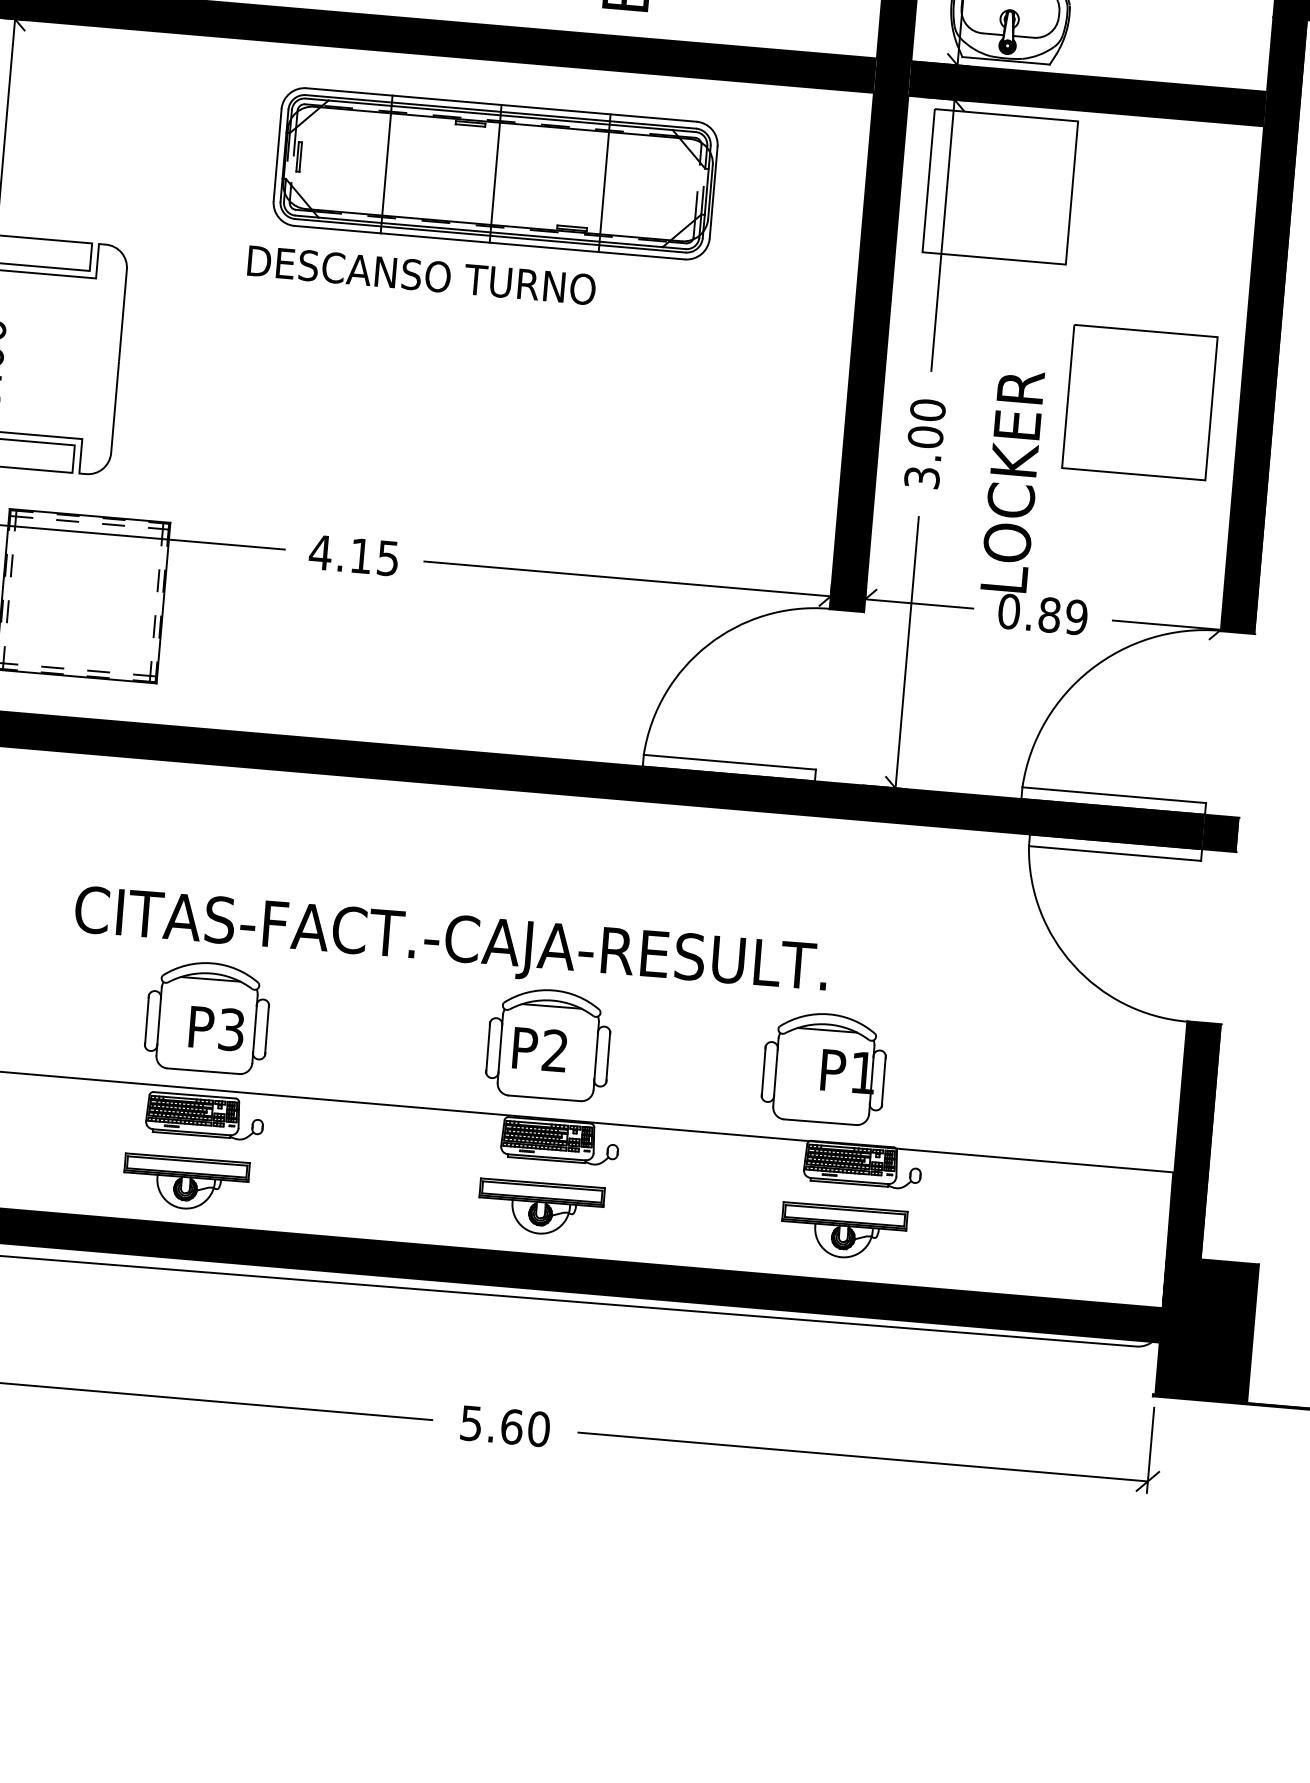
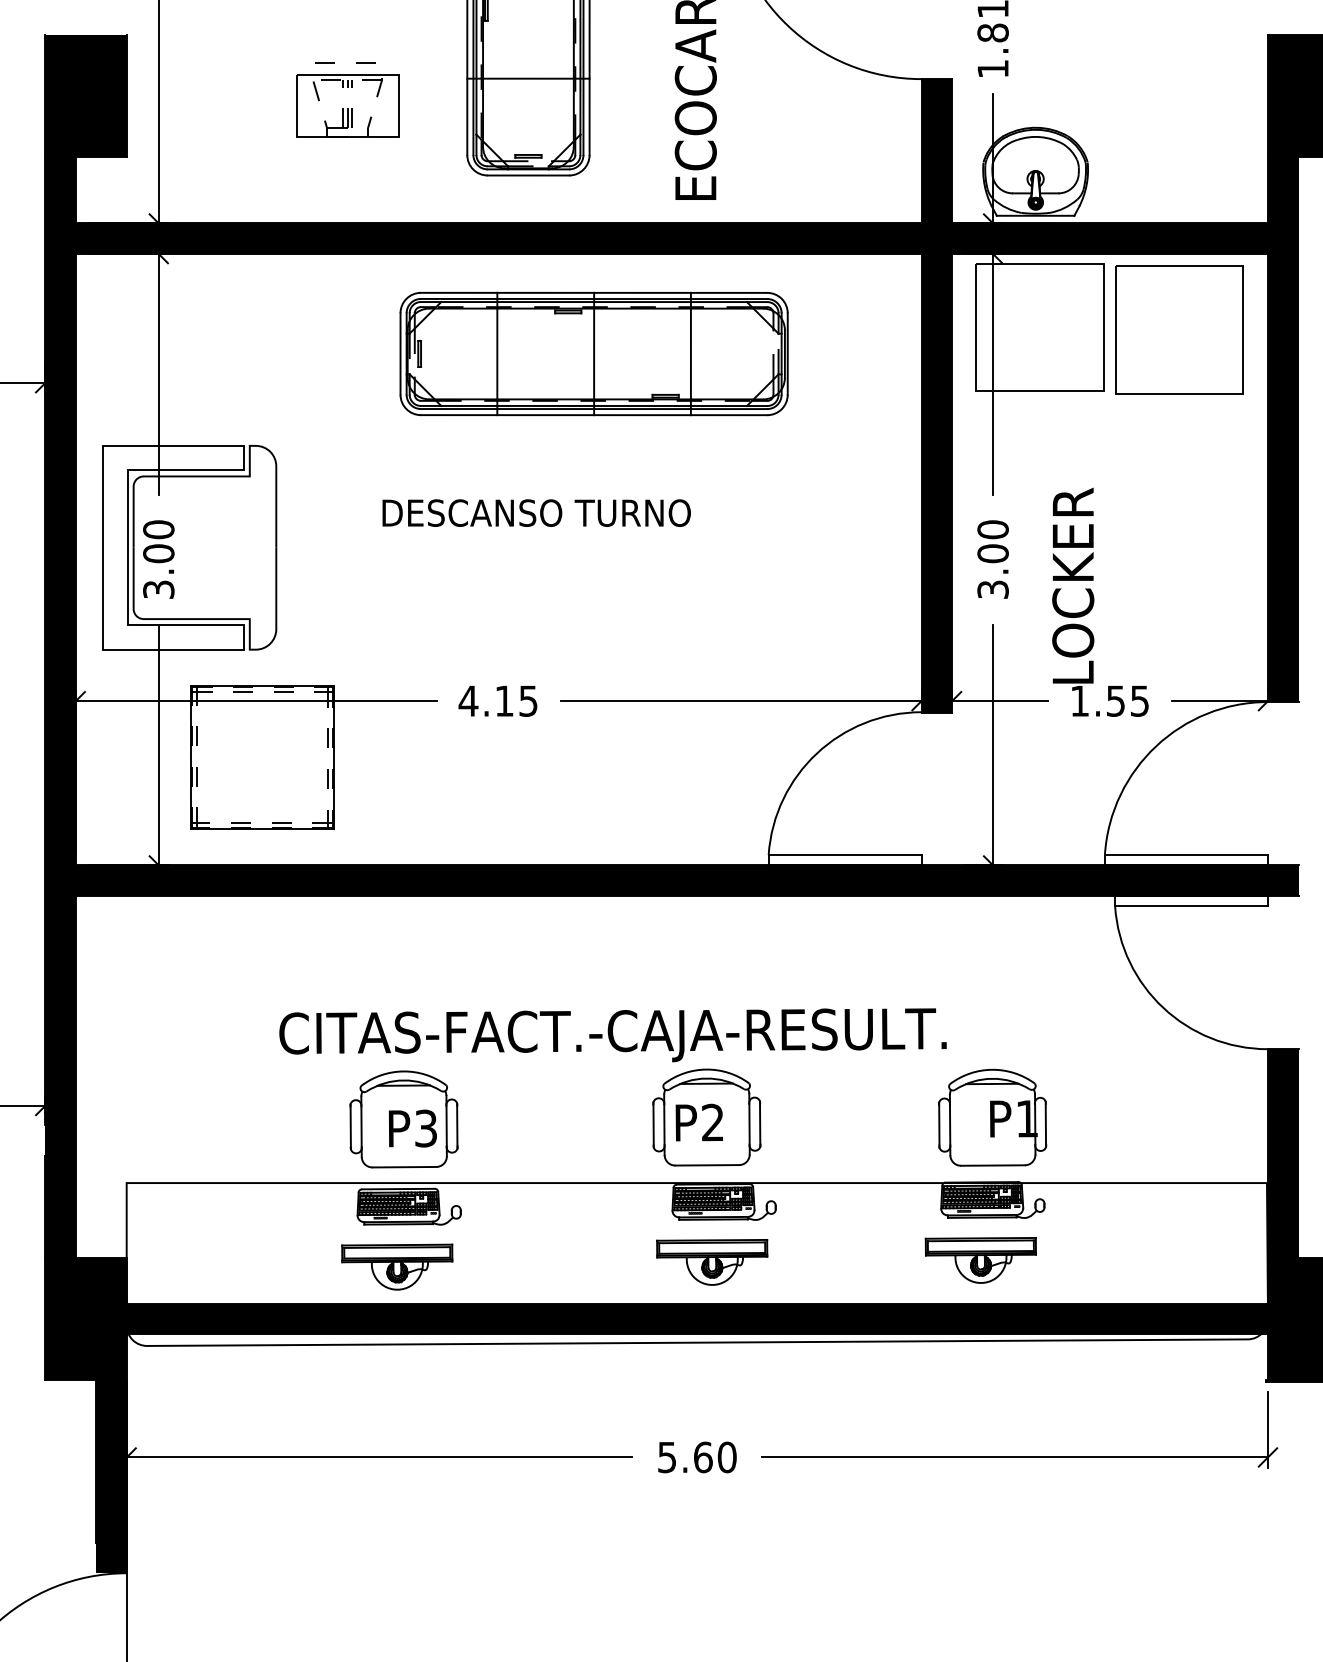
text: (421, 274) -> (536, 512), moved
part: (1140, 402) -> (1179, 329), moved
text: (1042, 613) -> (1109, 700), 0.89 -> 1.55
part: (824, 1068) -> (992, 1117), moved

